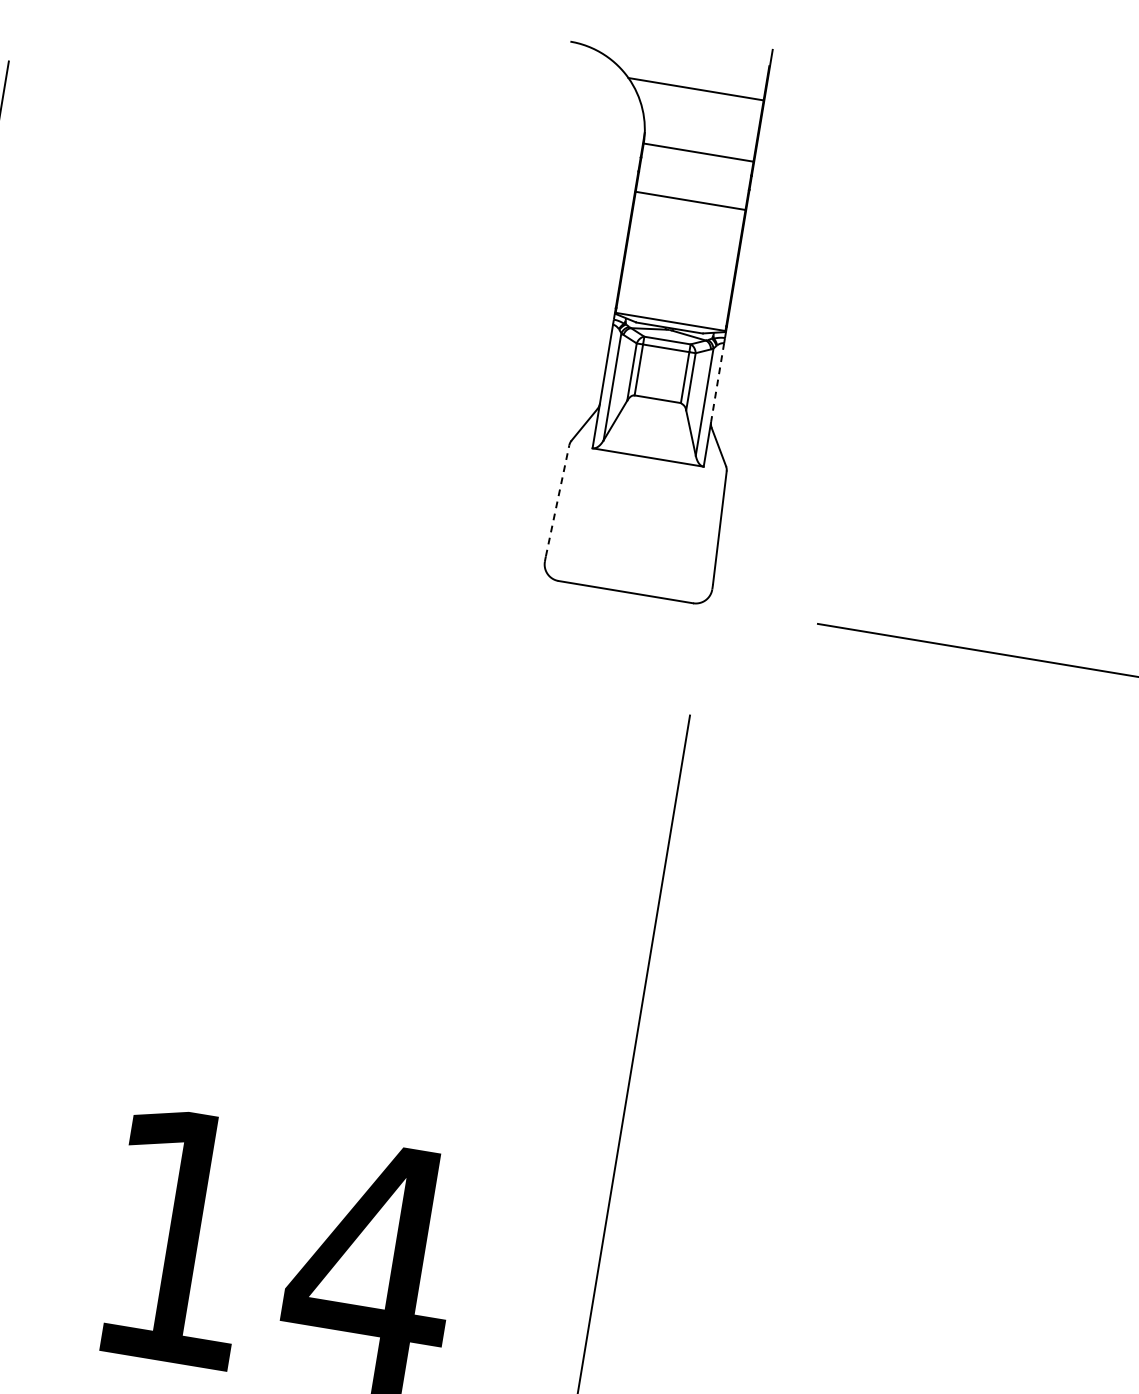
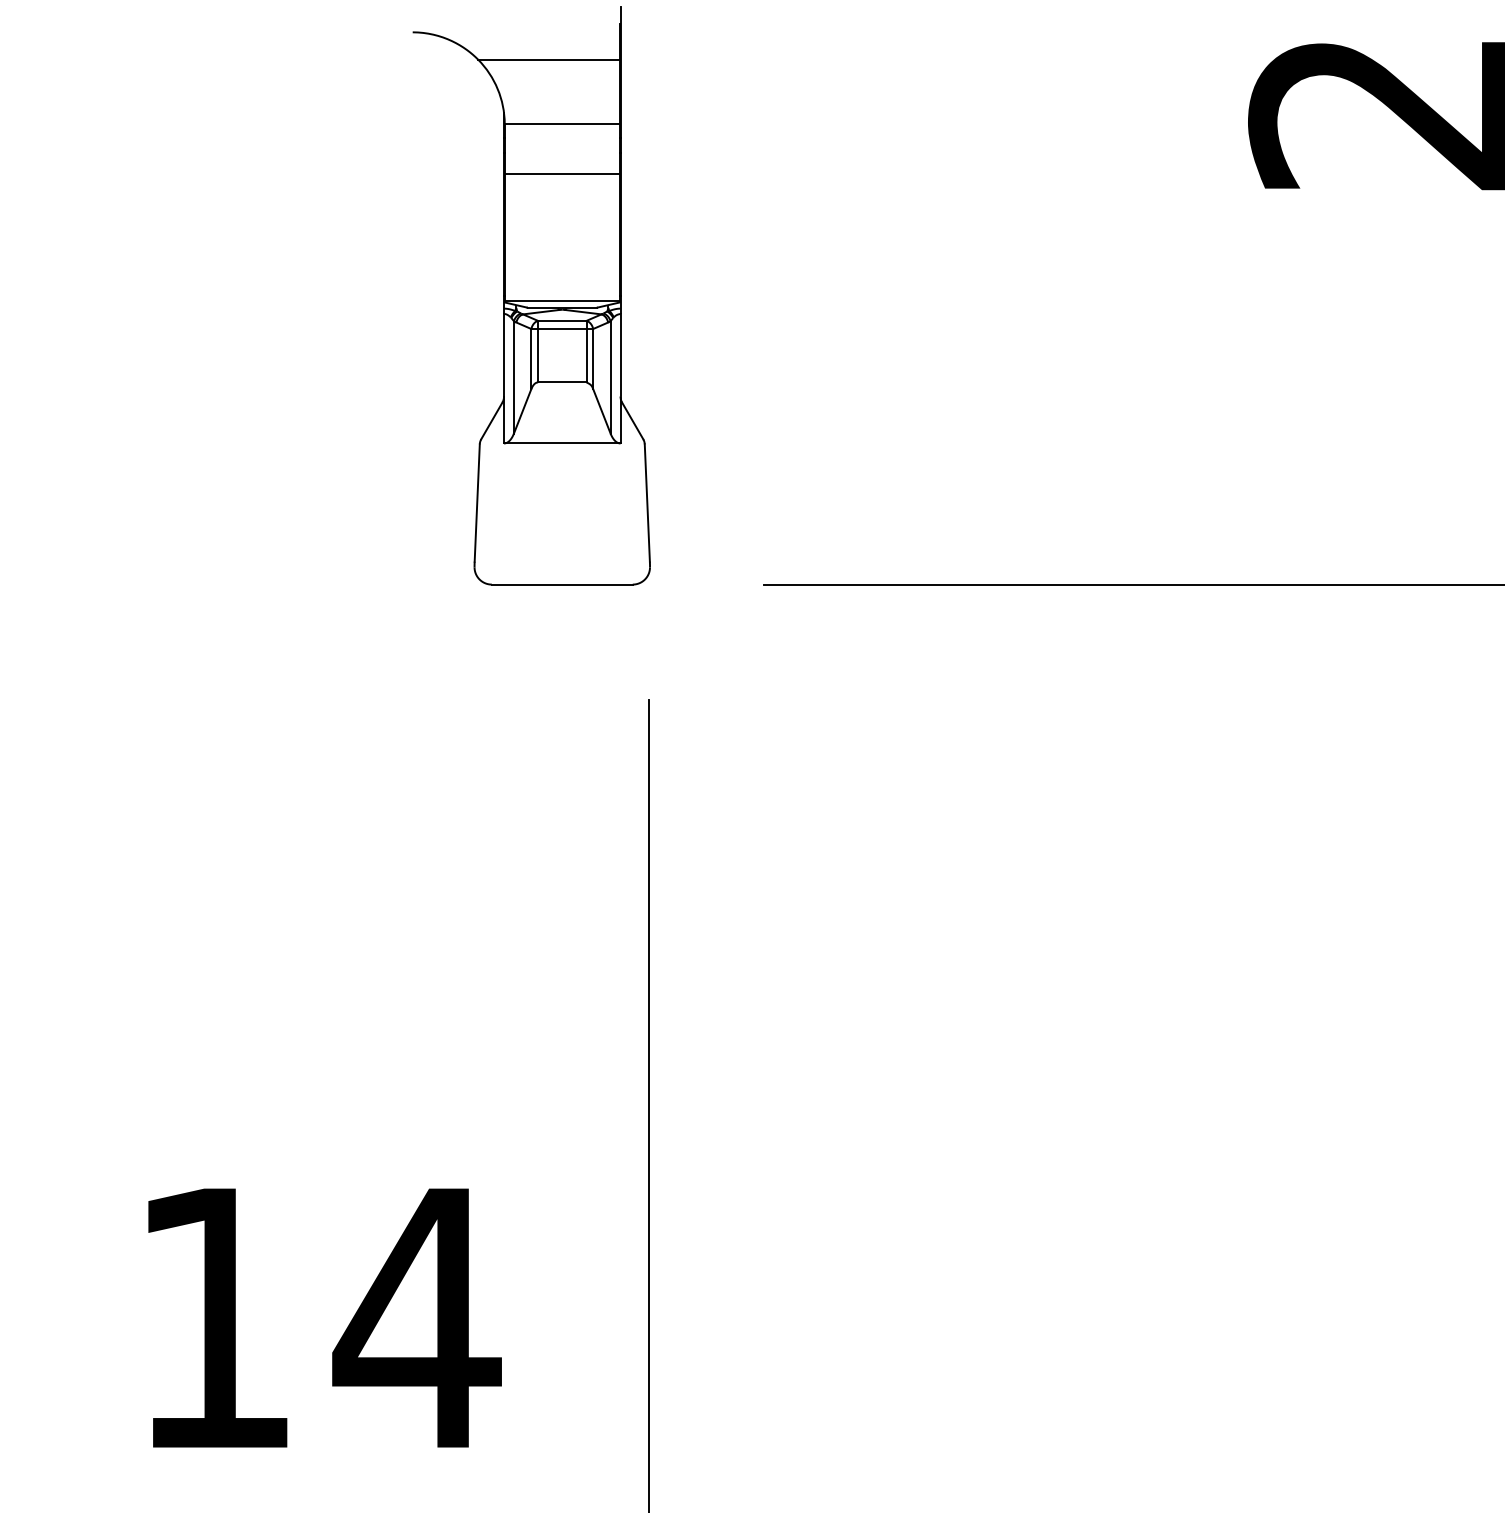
line: (717, 382) -> (620, 355), dashed -> solid
line: (557, 501) -> (477, 503), dashed -> solid

